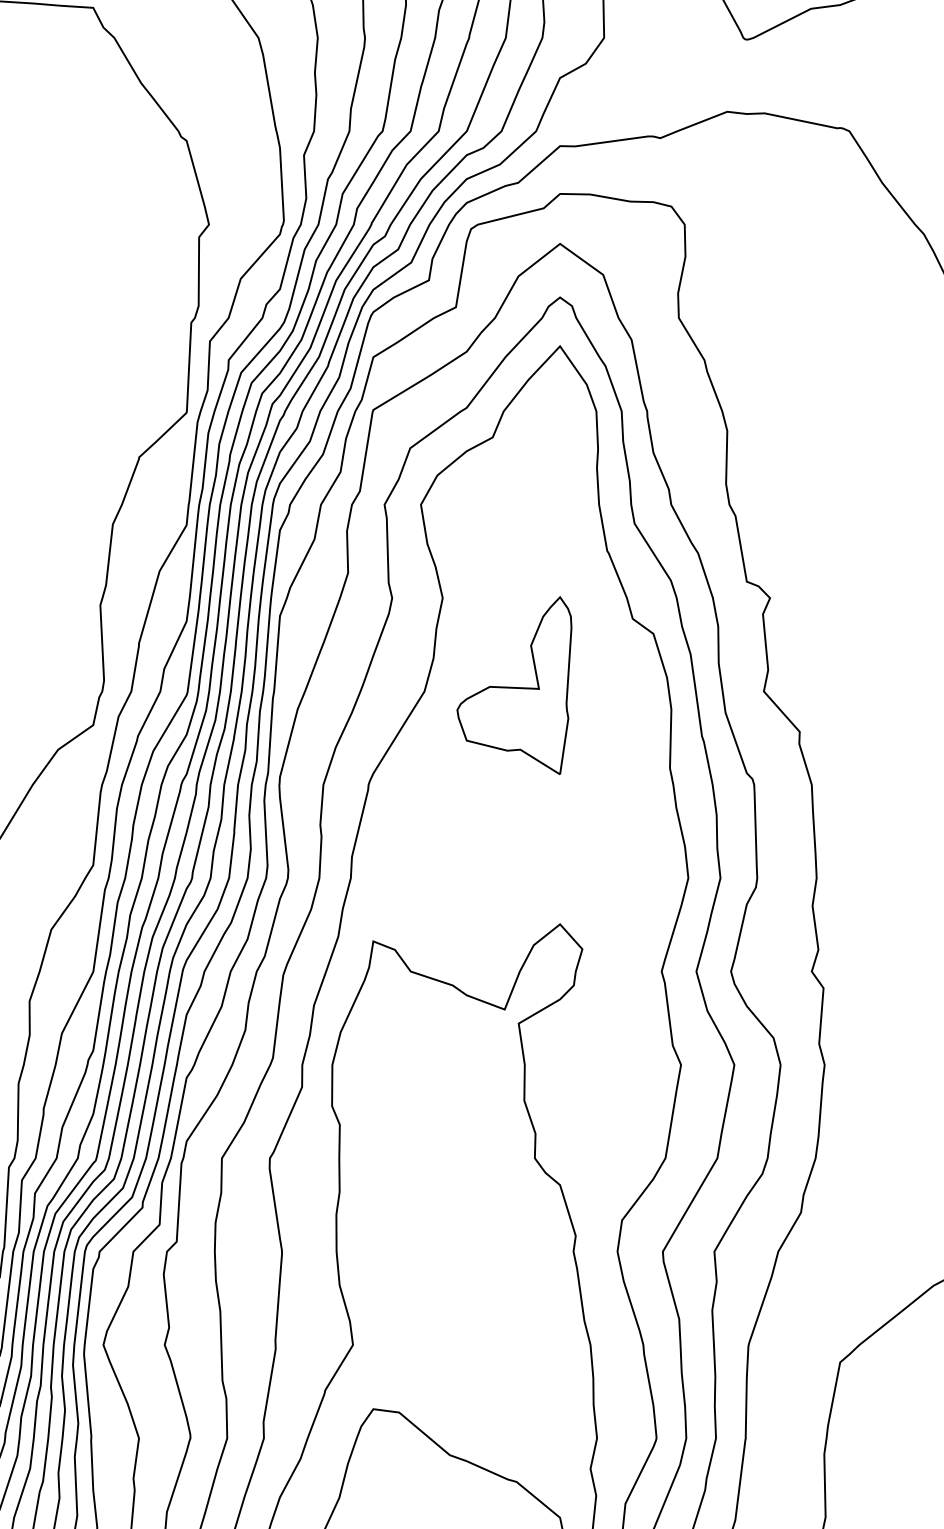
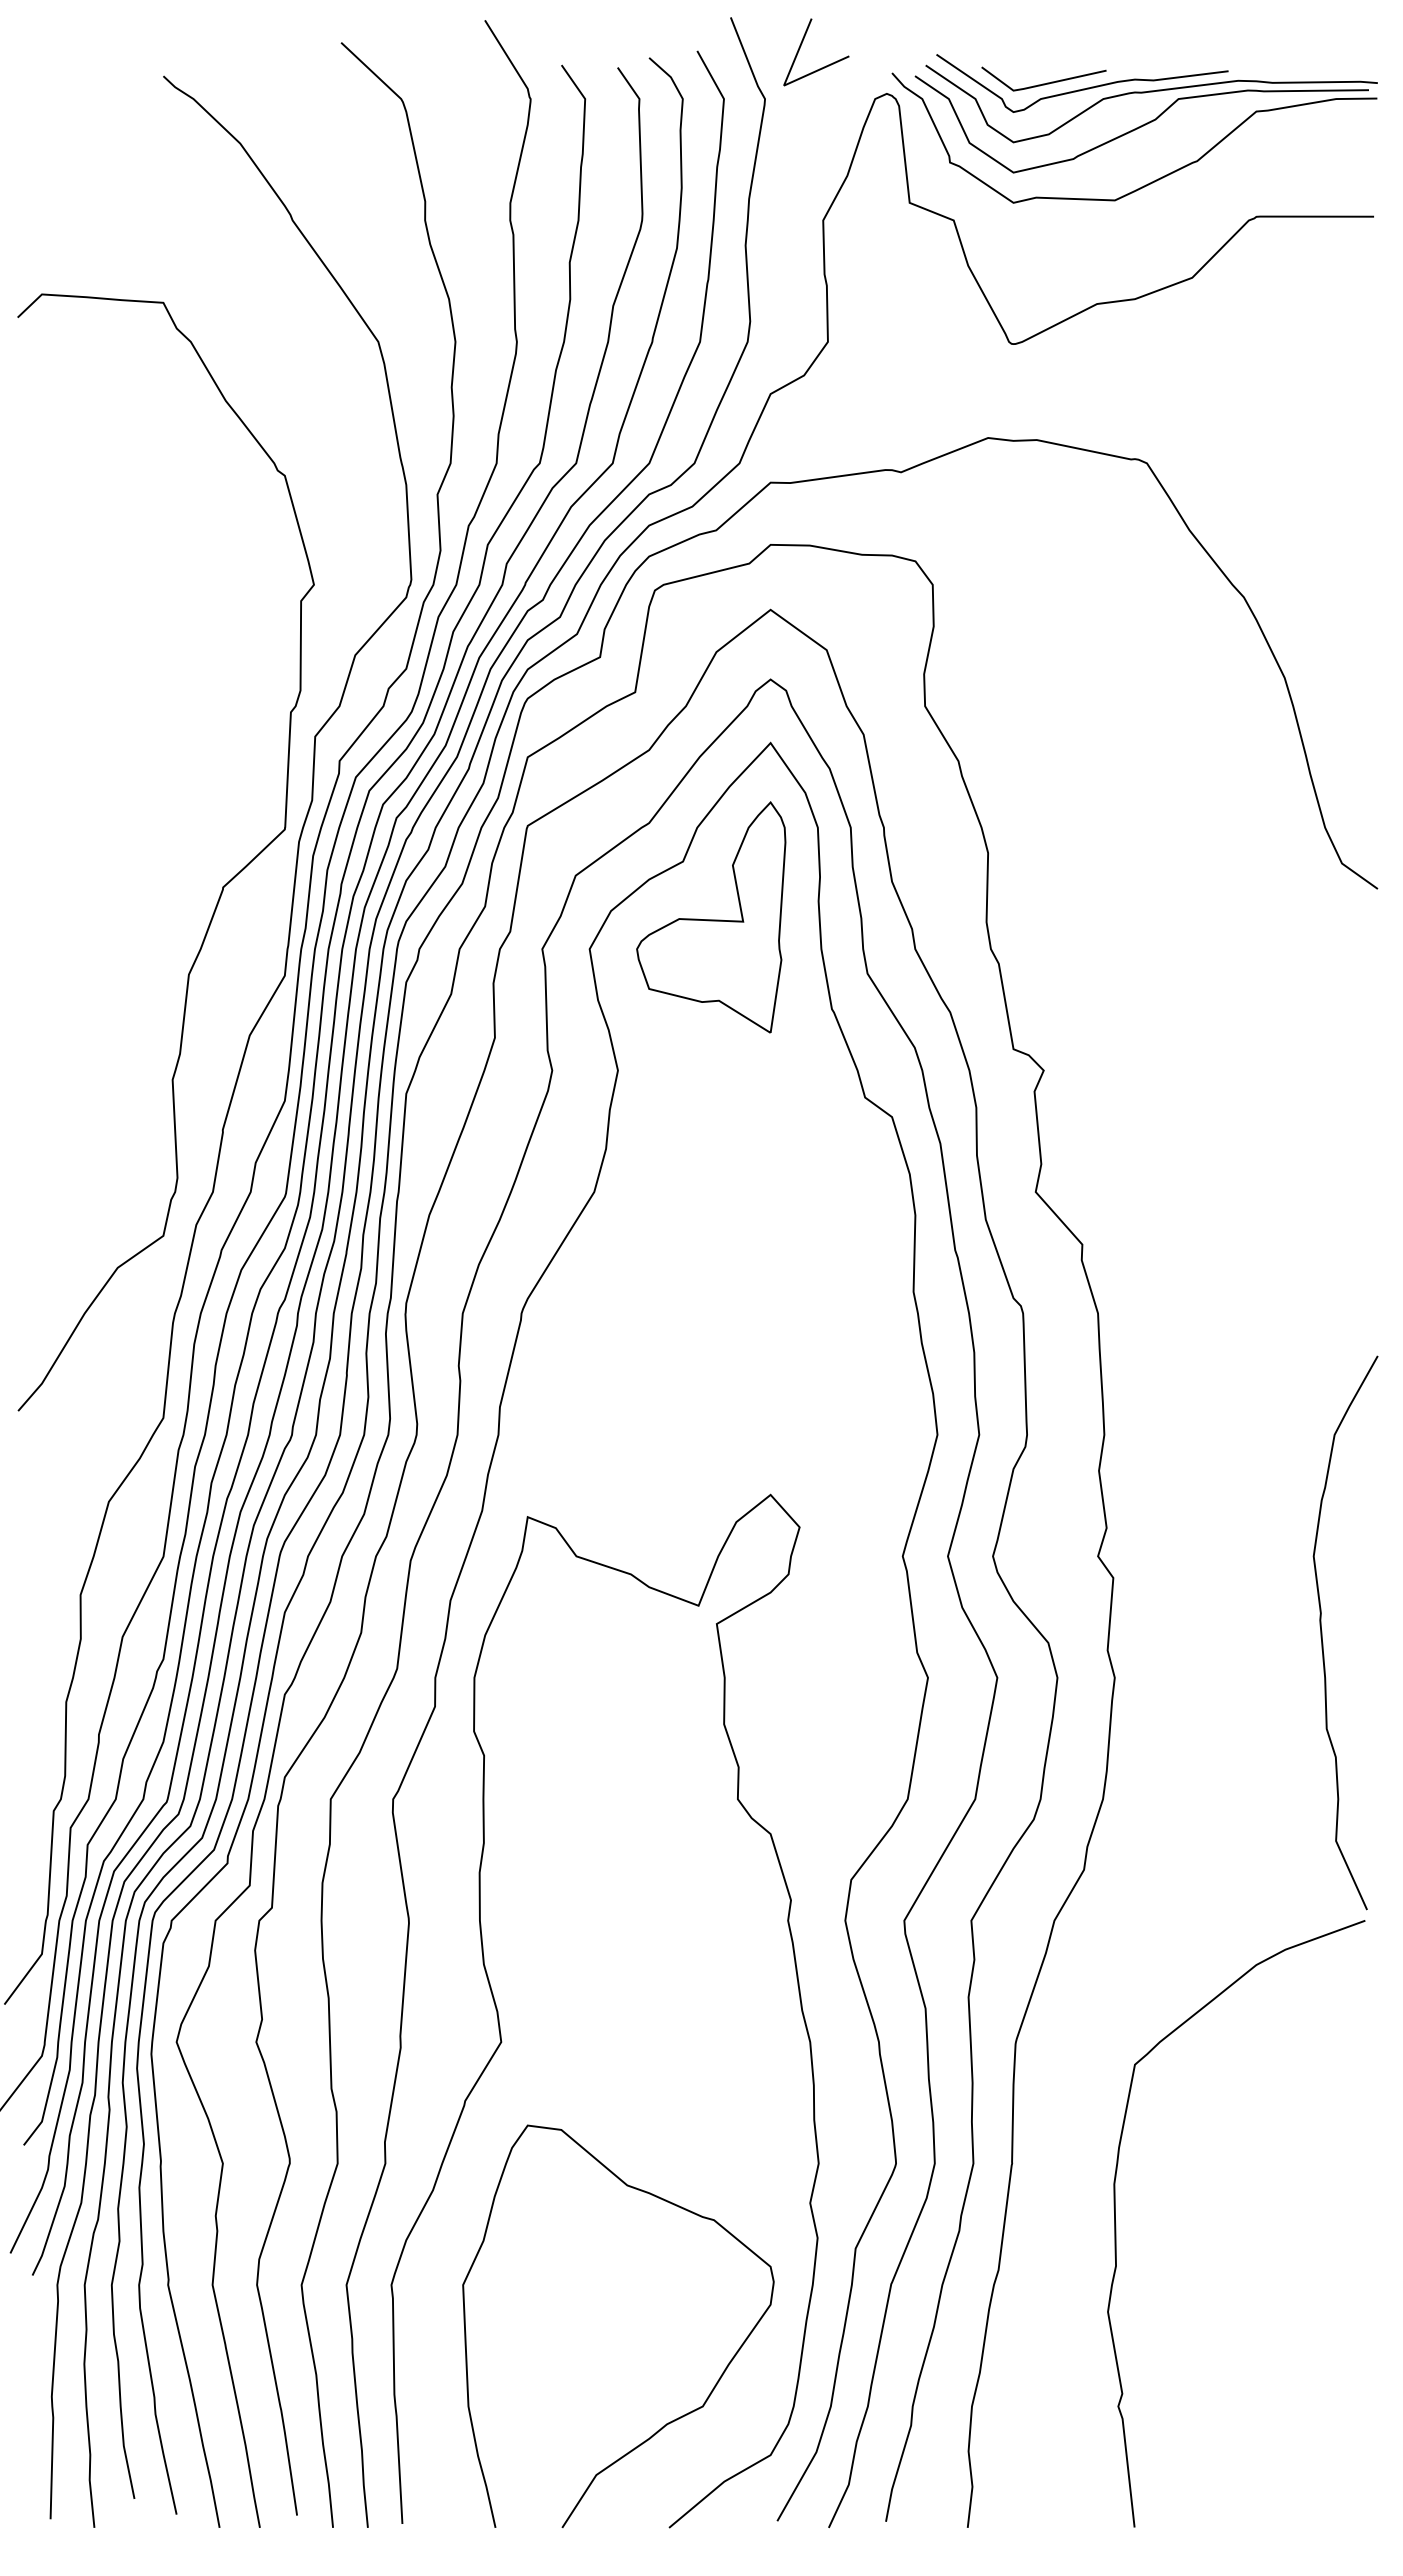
part: (514, 685) -> (711, 917), moved

